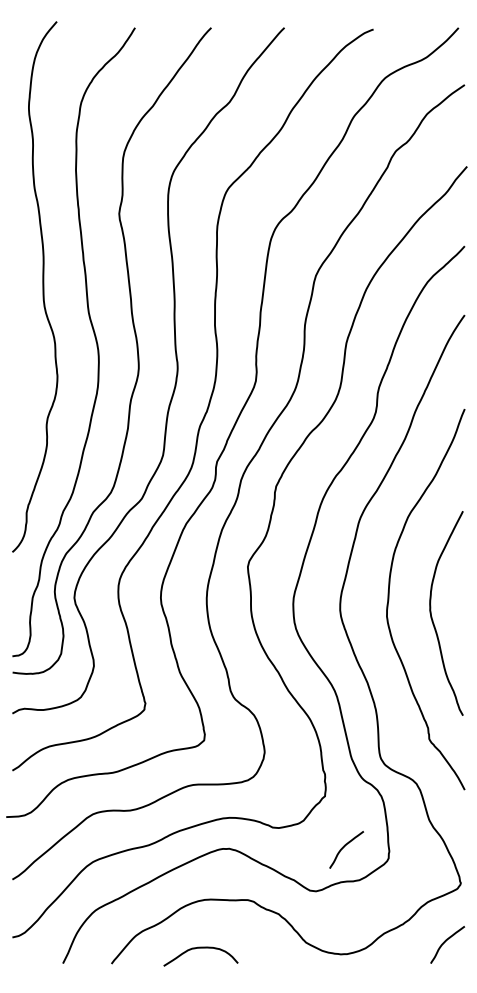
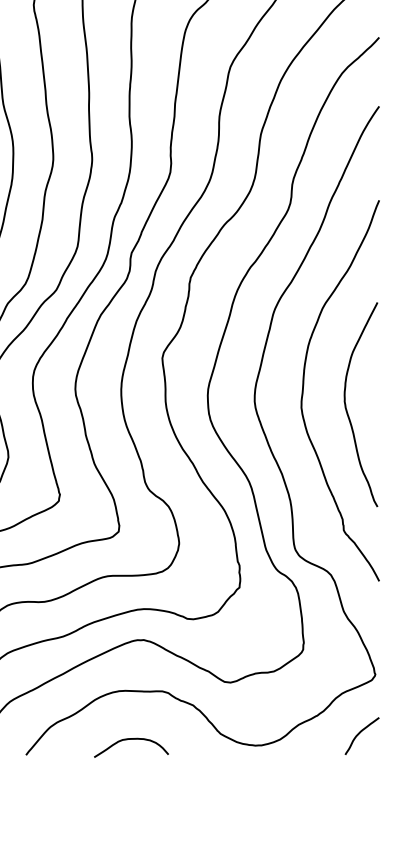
curve: (344, 847) -> (259, 638), removed
curve: (200, 948) -> (131, 739), moved

